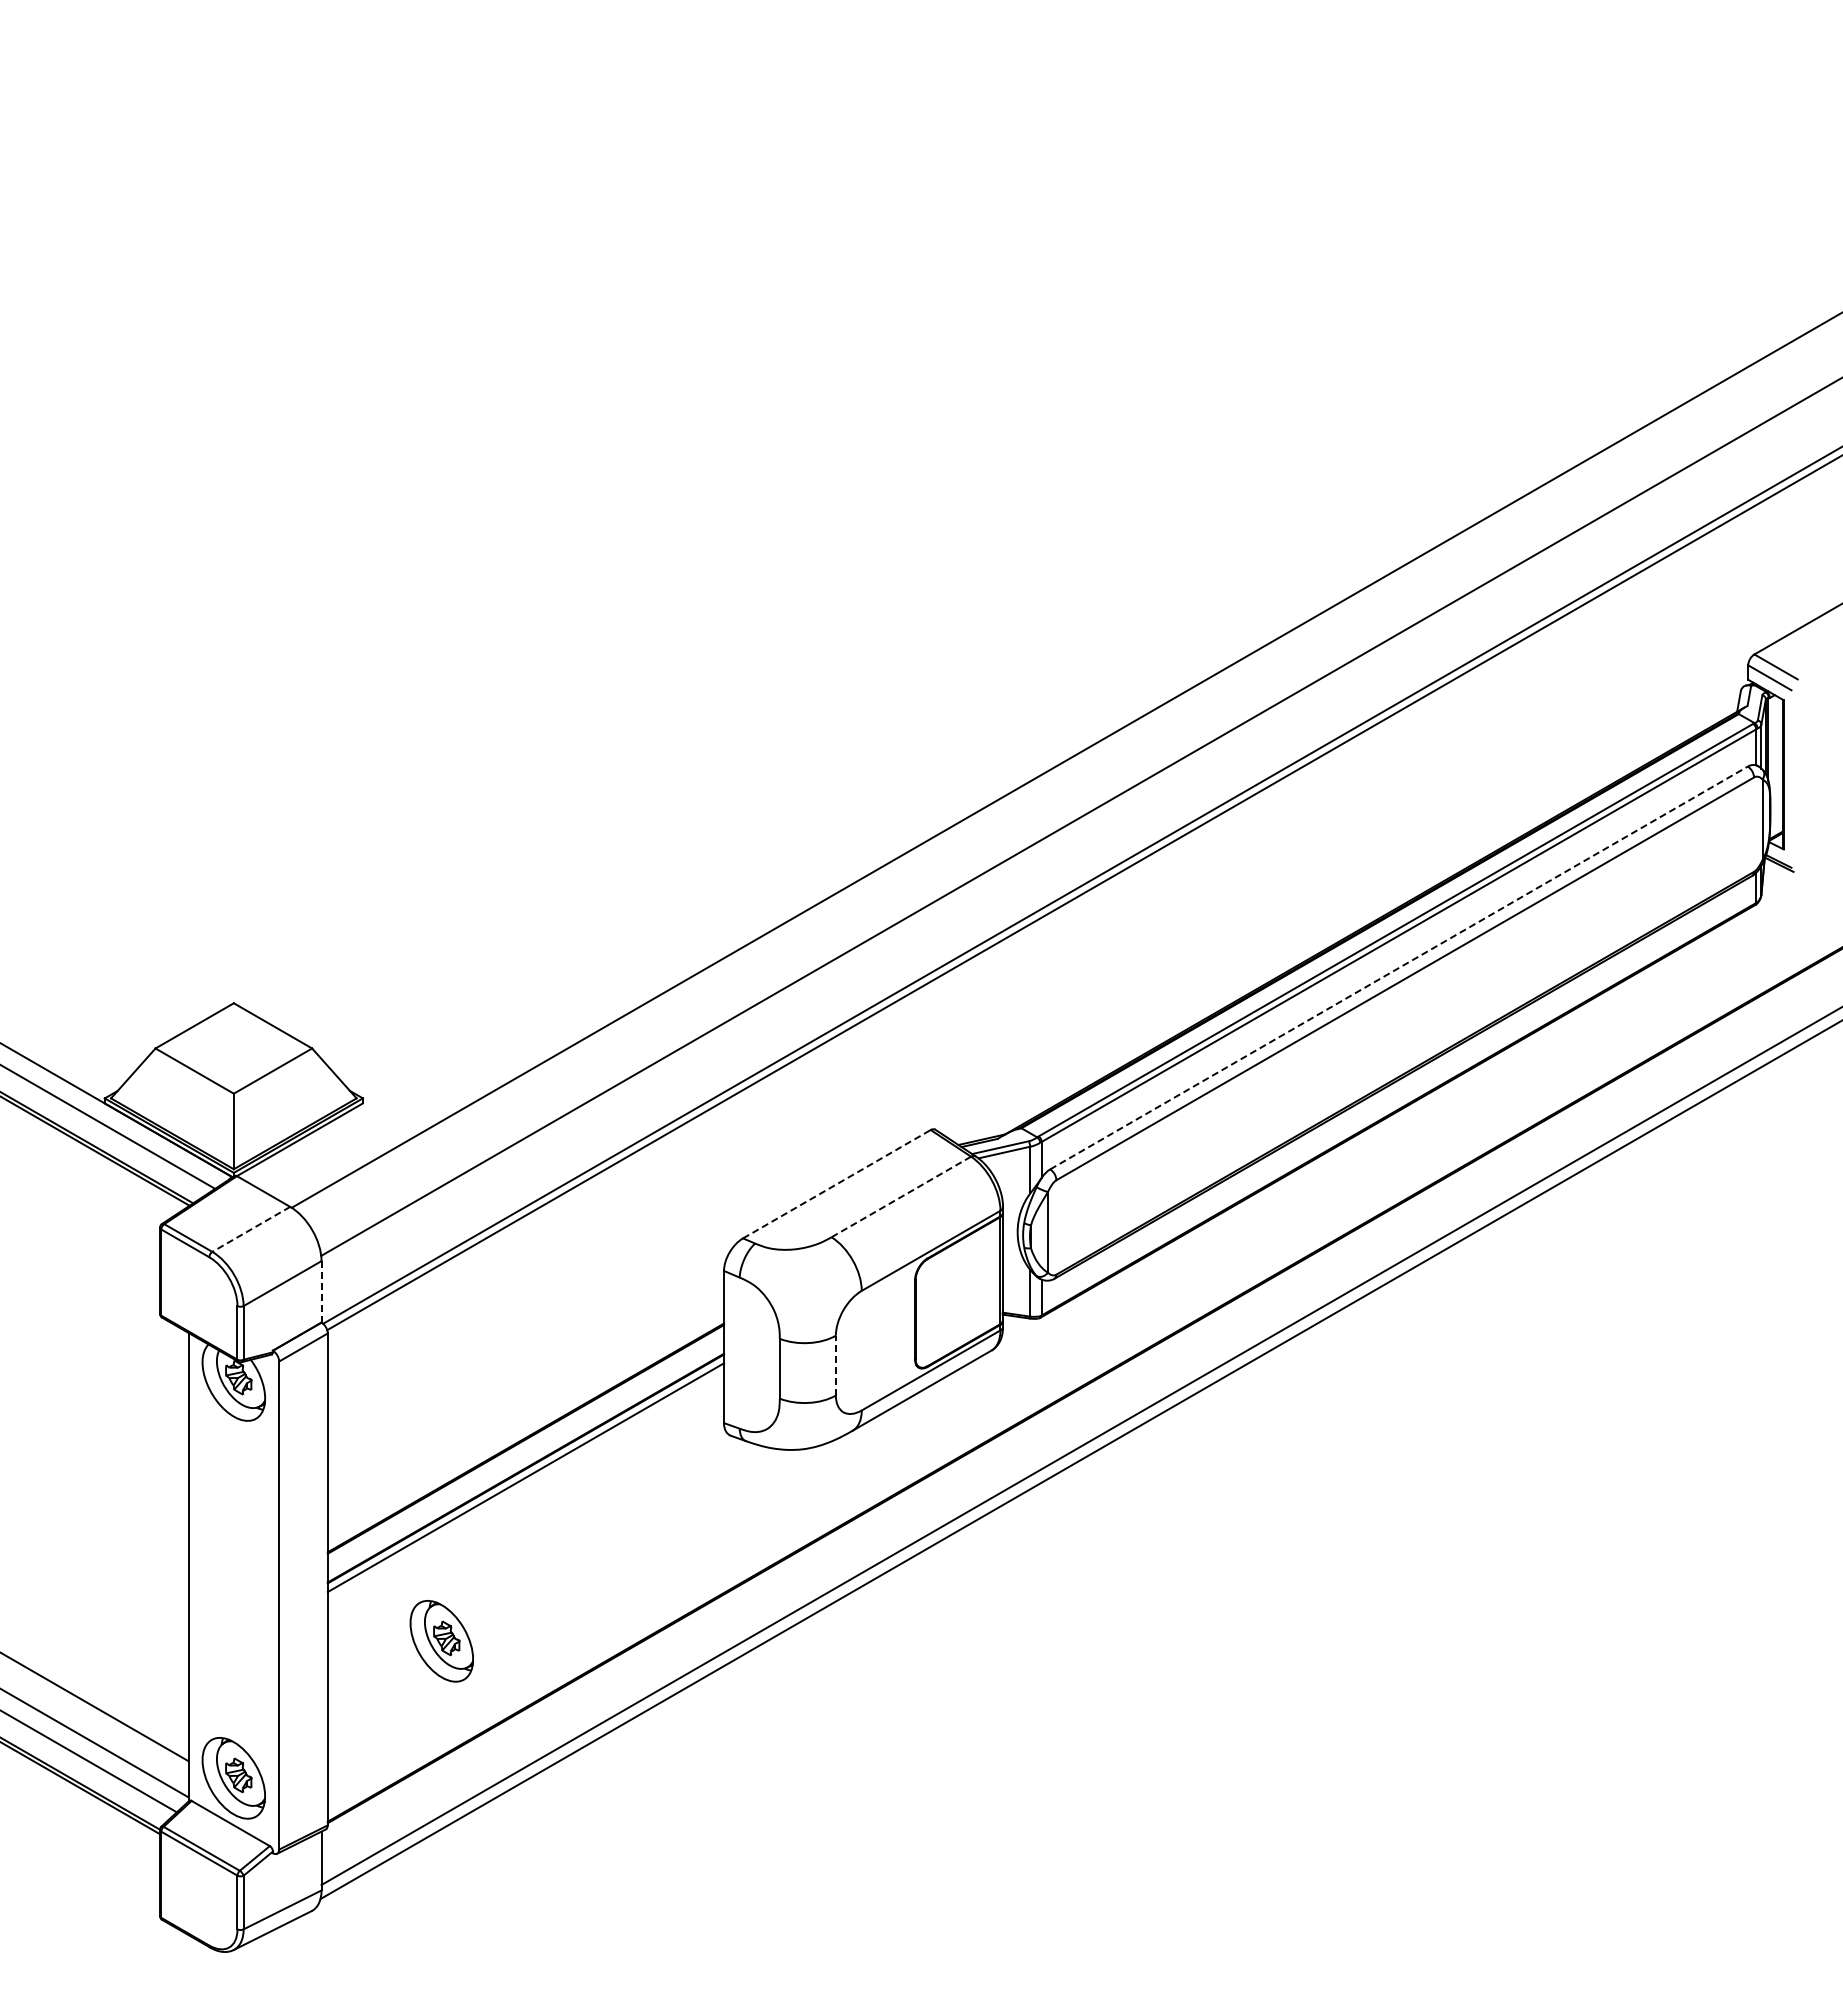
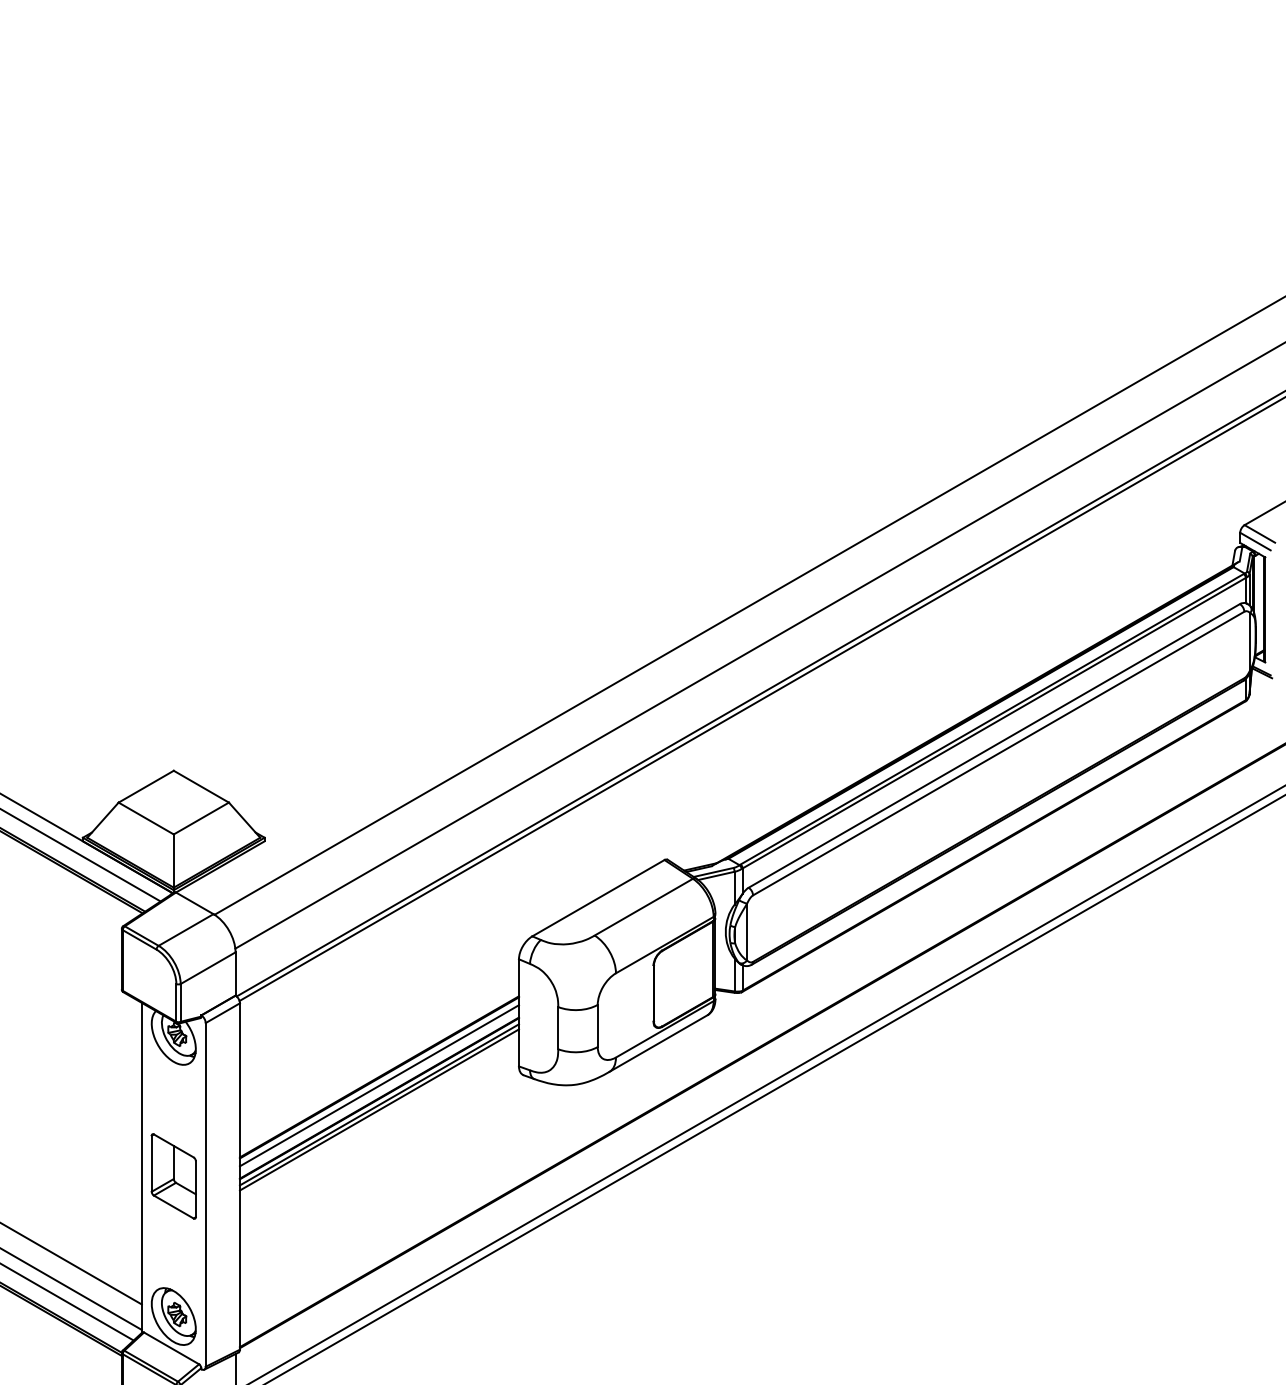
line: (1398, 968) -> (993, 746), dashed -> solid
line: (837, 1183) -> (598, 897), dashed -> solid
line: (901, 1196) -> (643, 906), dashed -> solid
line: (251, 1229) -> (186, 930), dashed -> solid
line: (321, 1291) -> (235, 973), dashed -> solid
line: (835, 1365) -> (597, 1025), dashed -> solid
line: (525, 1450) -> (379, 1085), added
line: (525, 1484) -> (379, 1109), added
part: (233, 1579) -> (173, 1176), added
part: (441, 1641) -> (320, 1220), removed

